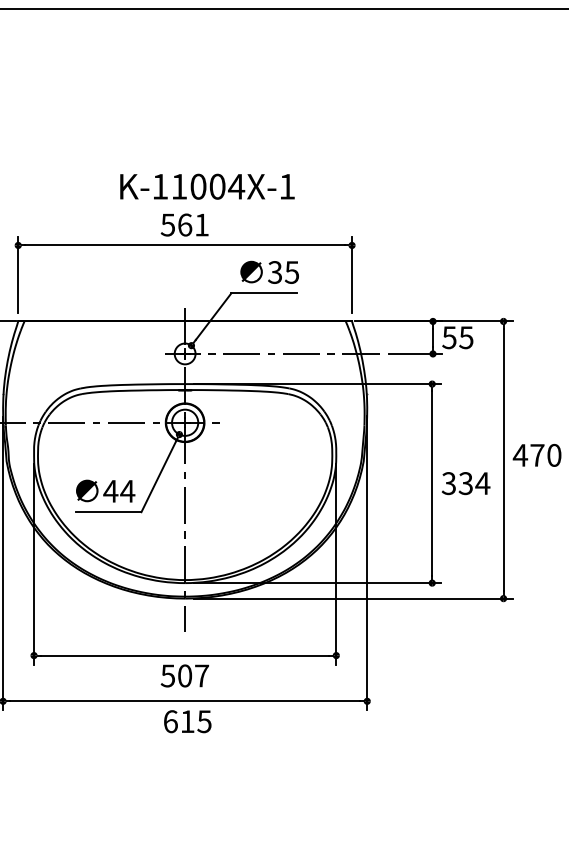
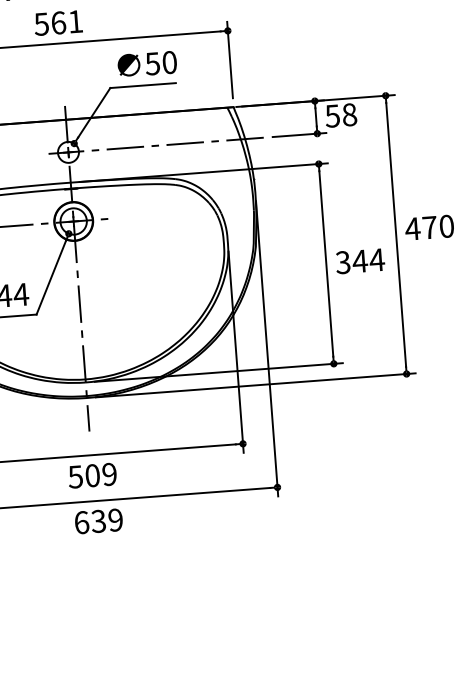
text: (283, 272) -> (161, 63), 35 -> 50
text: (466, 337) -> (349, 114), 55 -> 58
text: (465, 483) -> (359, 261), 334 -> 344
text: (202, 675) -> (110, 473), 507 -> 509
text: (195, 721) -> (106, 520), 615 -> 639

